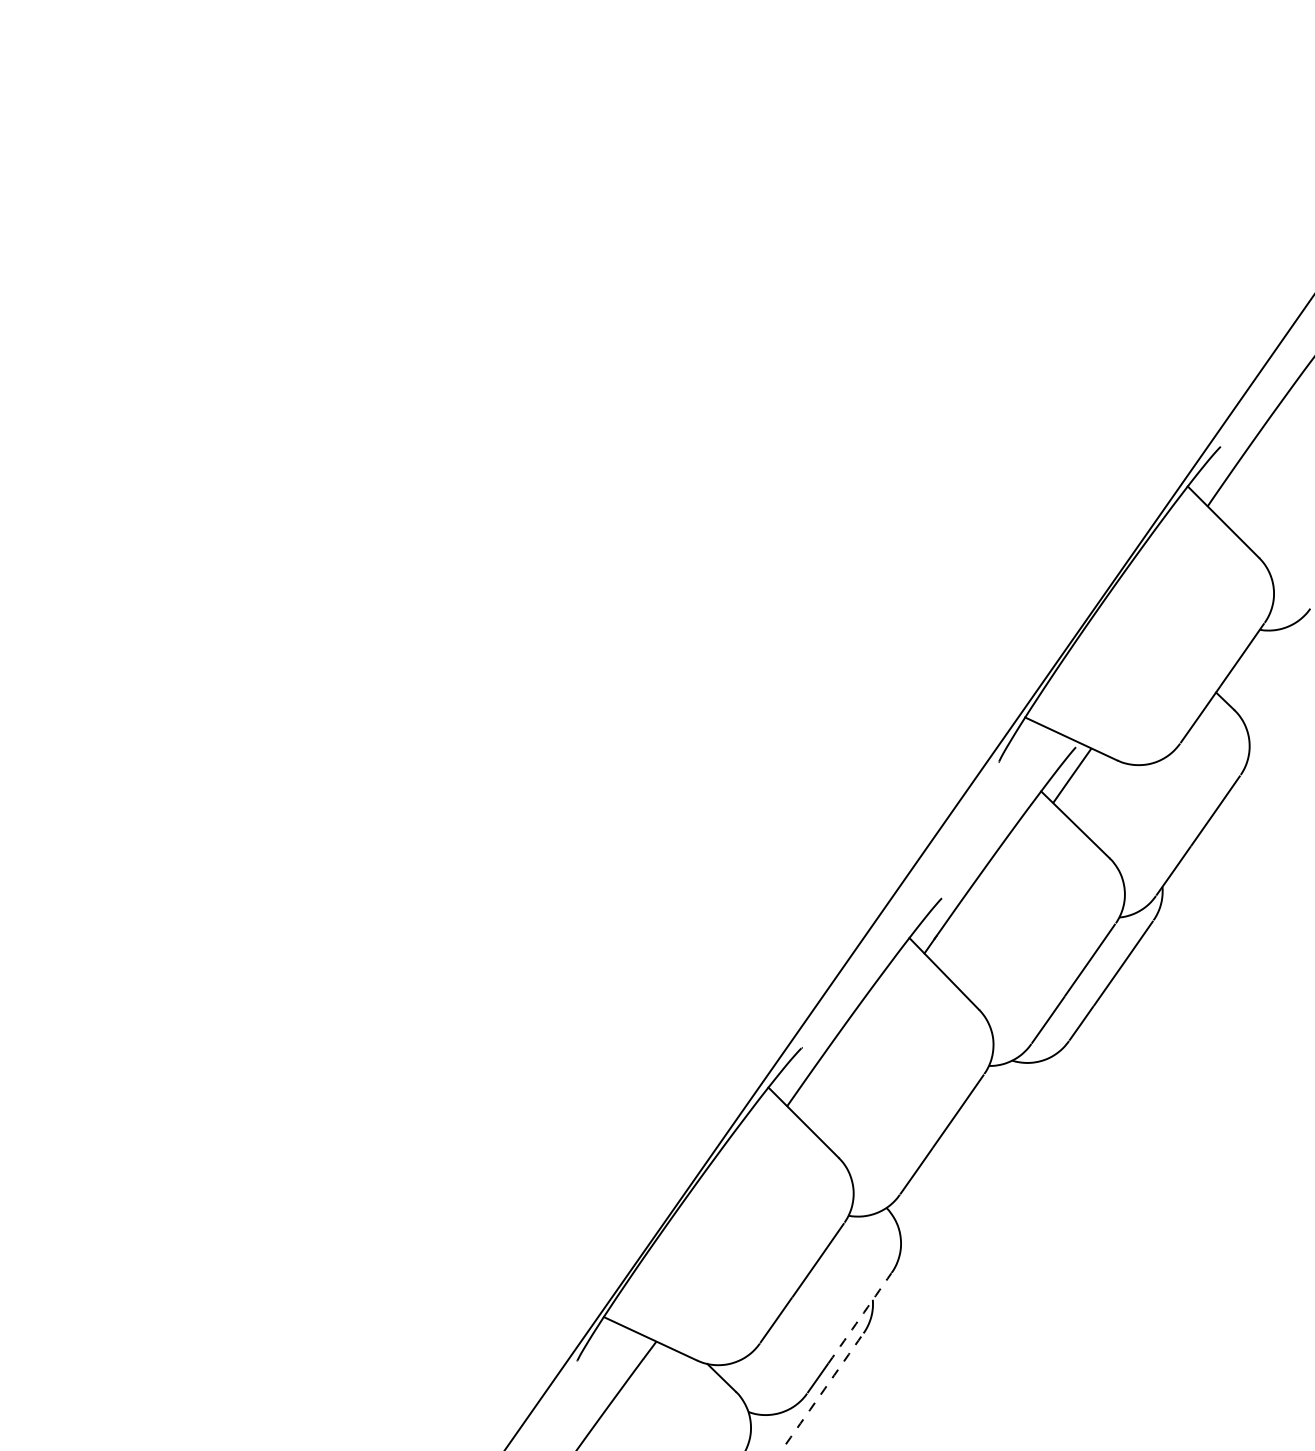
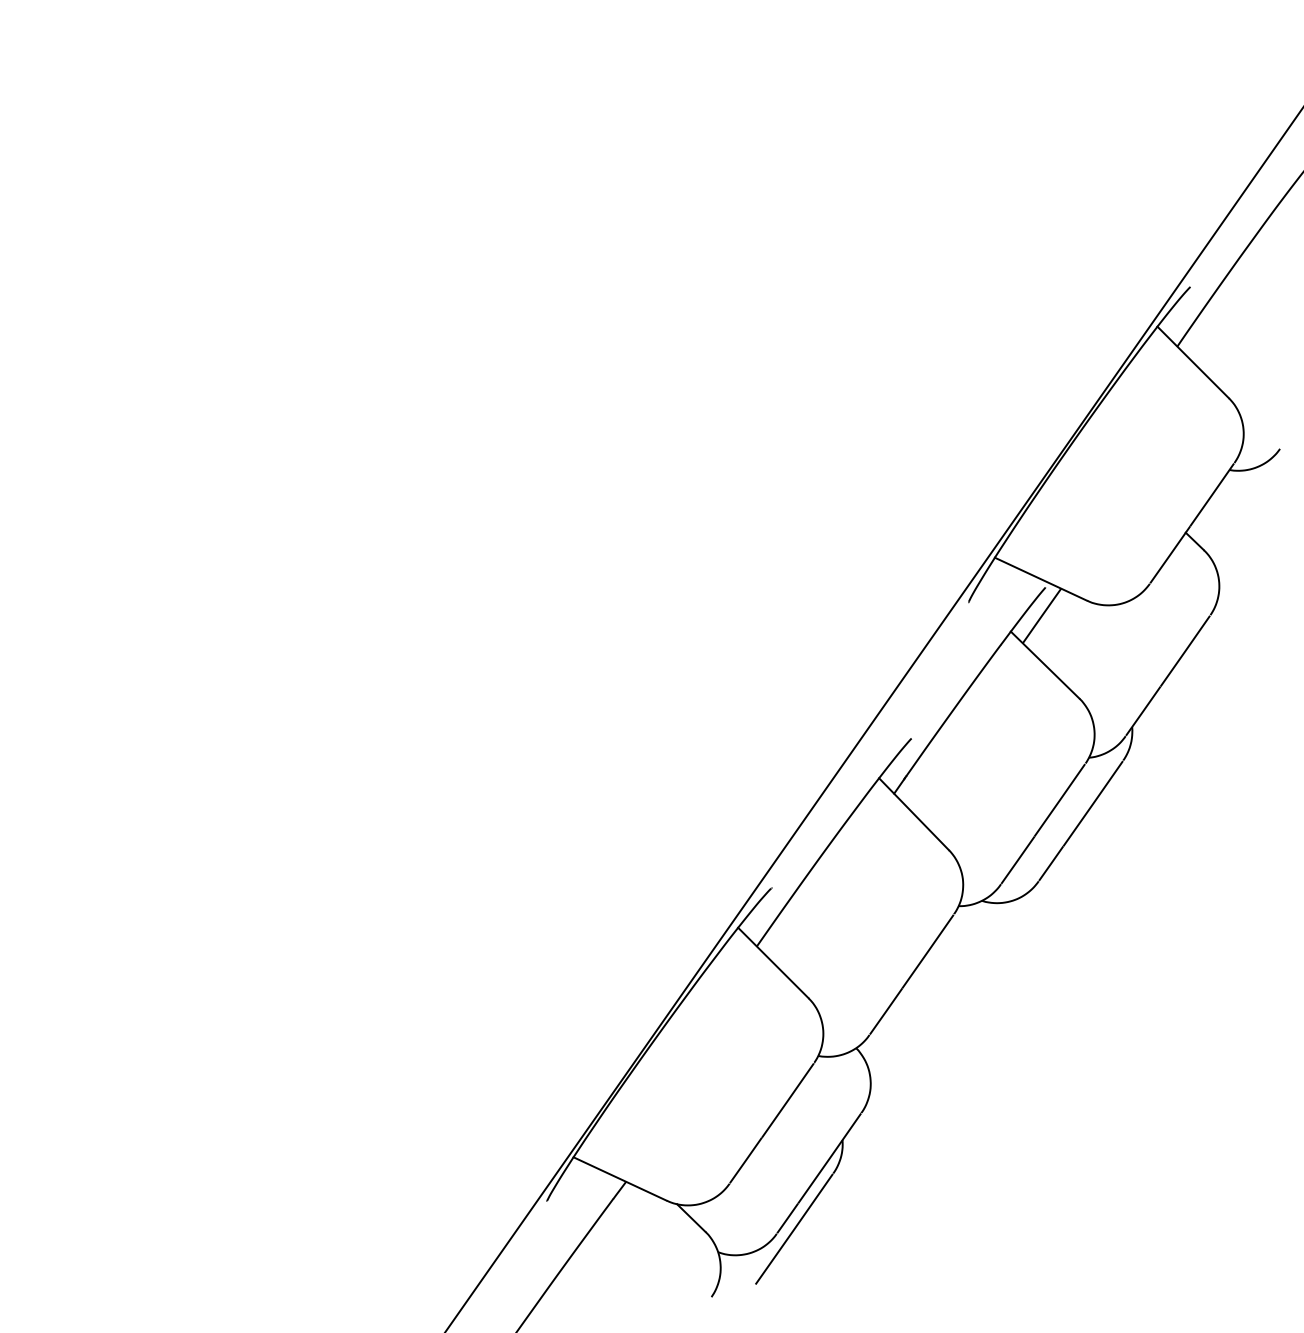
arc: (860, 1318) -> (830, 1158), dashed -> solid
arc: (824, 1389) -> (794, 1229), dashed -> solid

